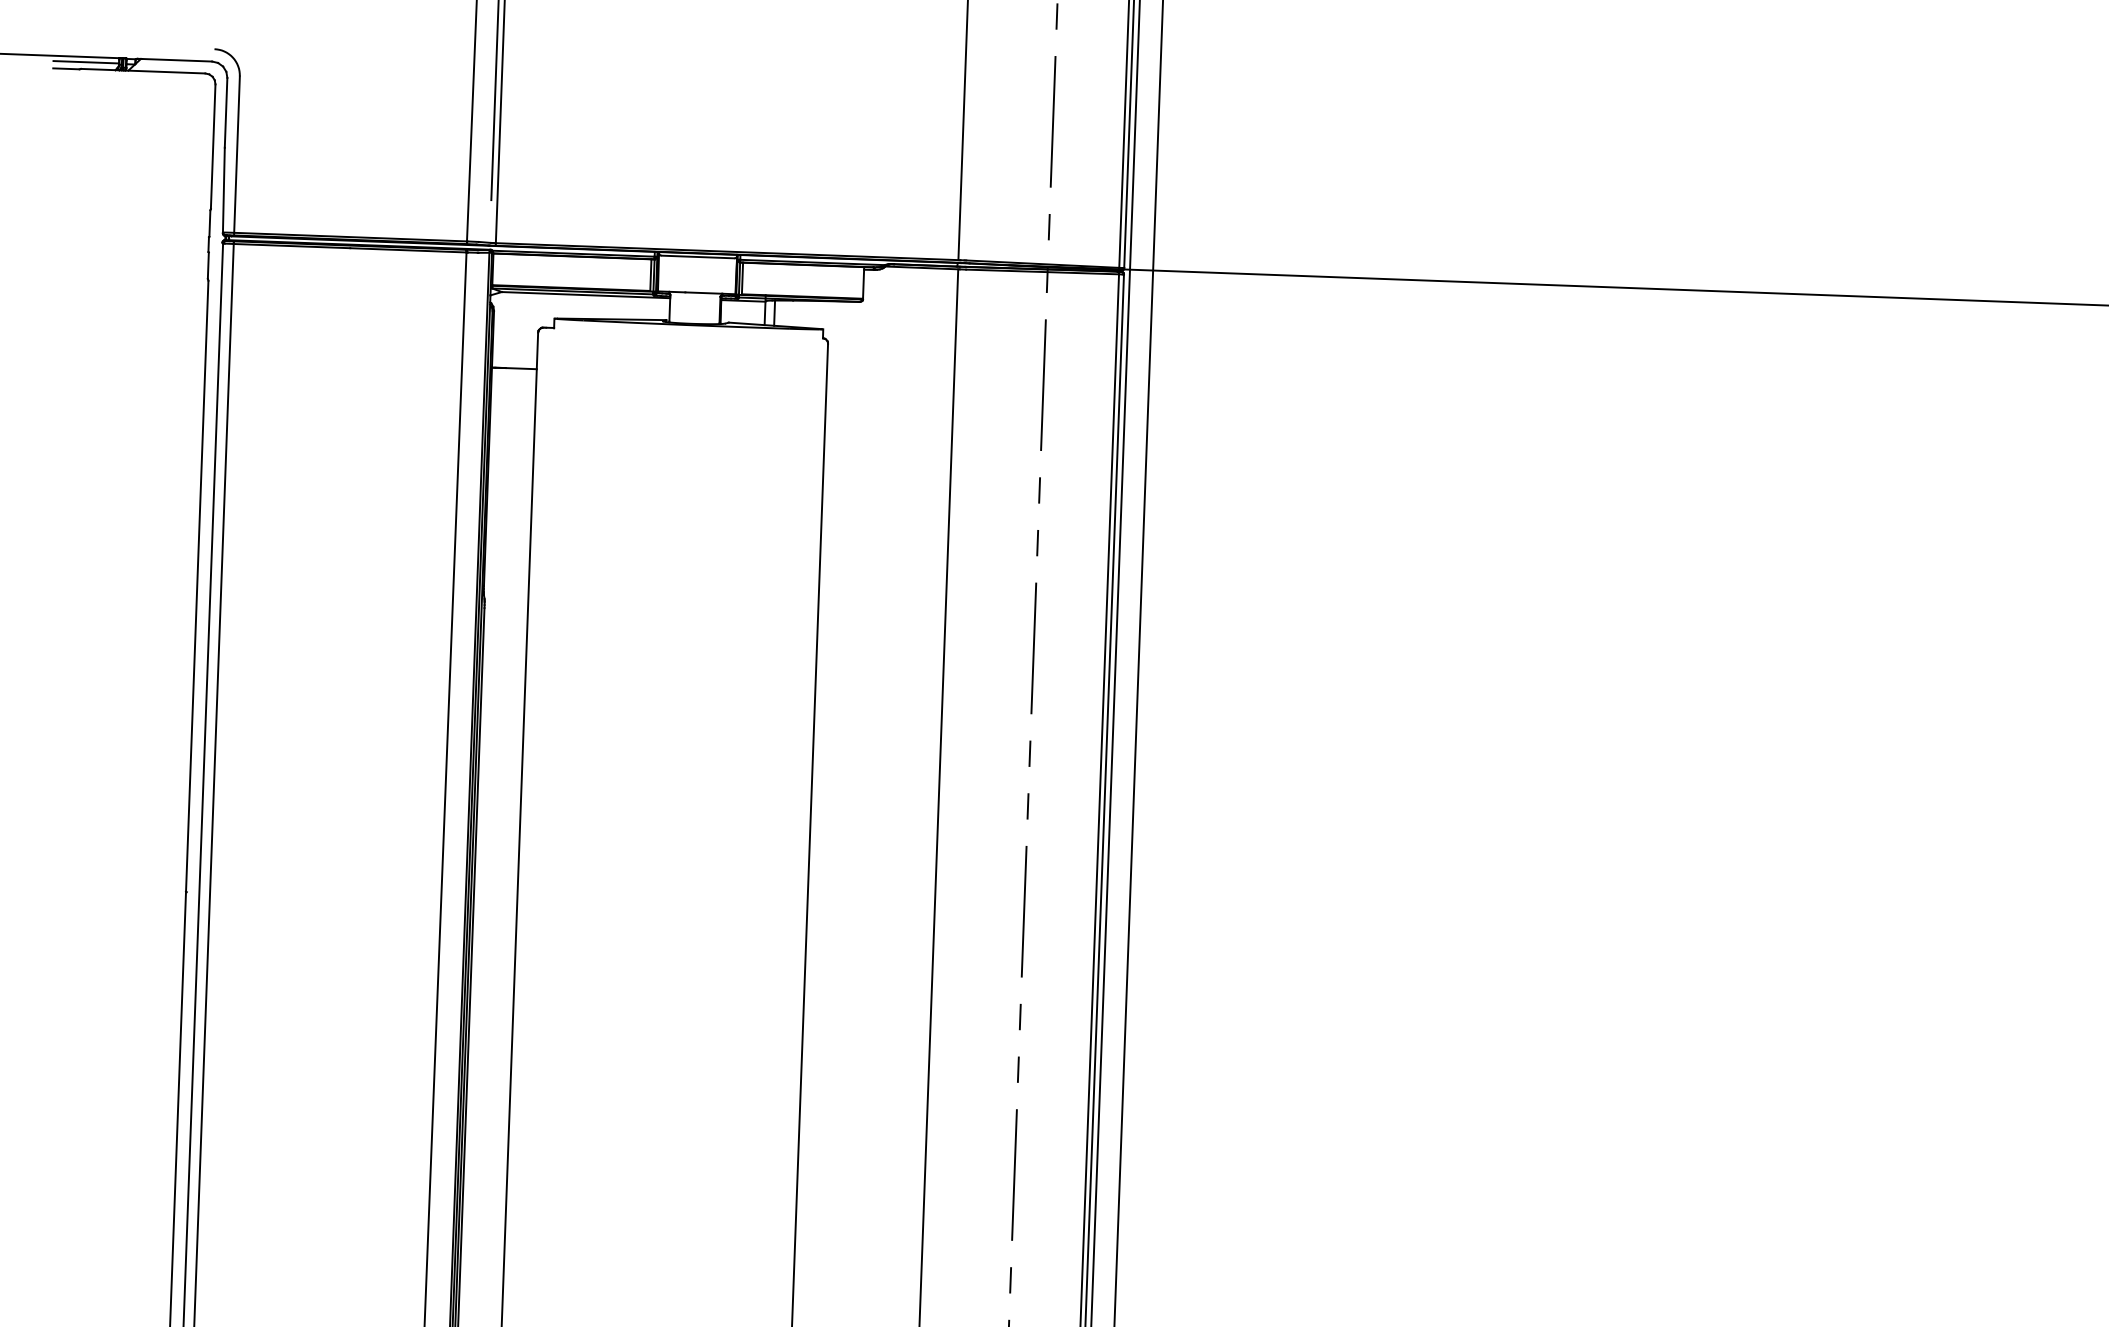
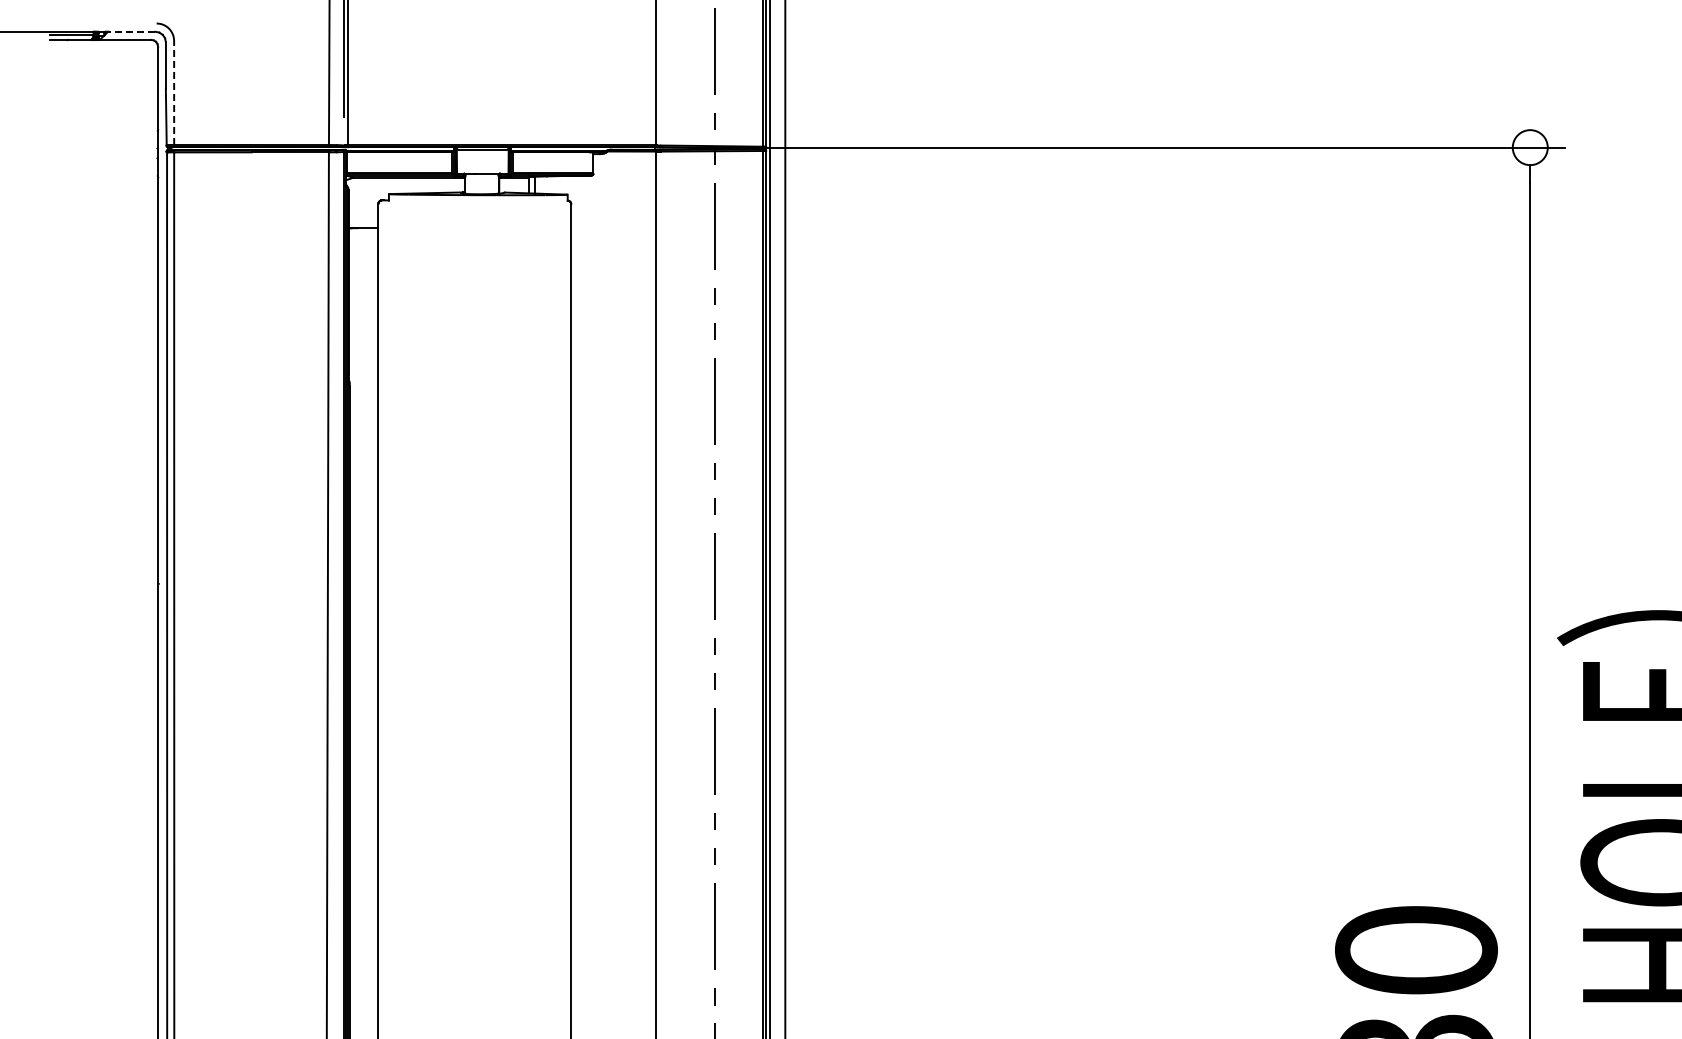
line: (176, 59) -> (131, 31), solid -> dashed
line: (237, 155) -> (174, 93), solid -> dashed

